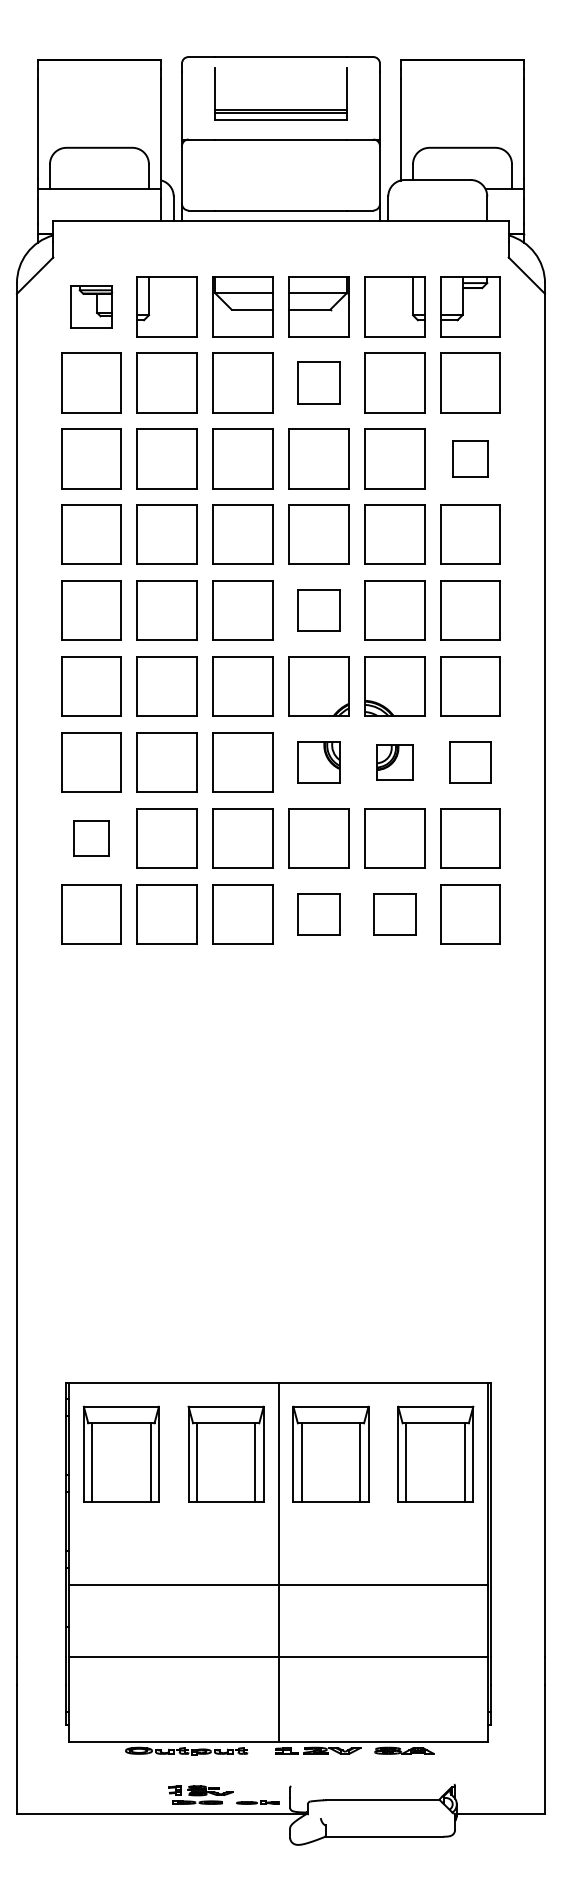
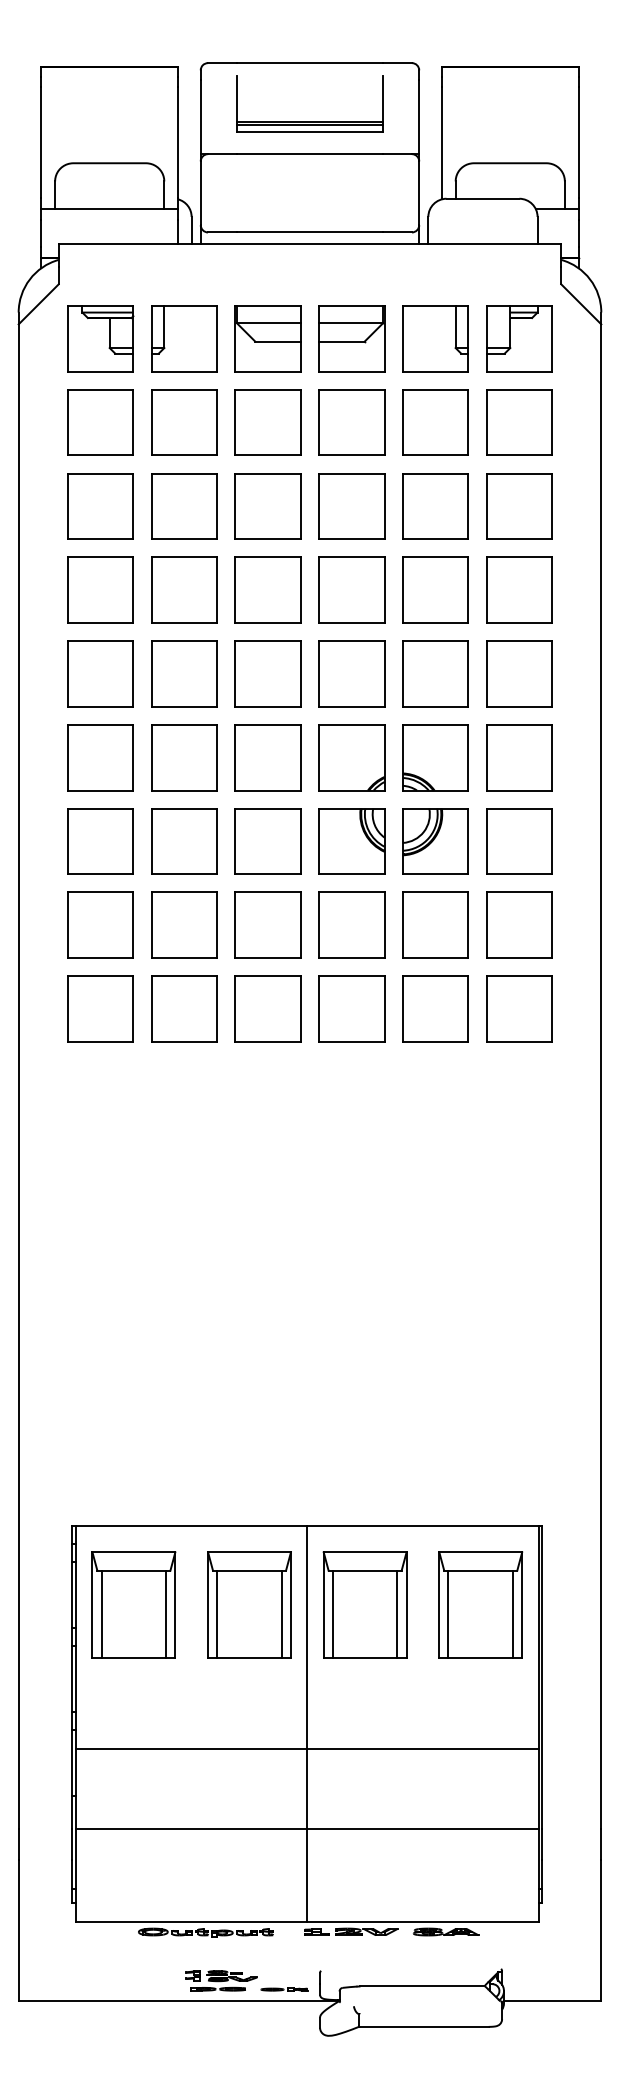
part: (91, 306) -> (100, 338), size x1.43
part: (318, 382) -> (351, 422), size x1.43
part: (470, 458) -> (519, 506), size x1.67
part: (318, 610) -> (351, 673), size x1.43
part: (318, 762) -> (351, 841), size x1.43
part: (394, 762) -> (435, 841), size x1.67
part: (470, 762) -> (519, 841), size x1.43
part: (91, 838) -> (100, 925), size x1.67
part: (318, 914) -> (351, 1009), size x1.43
part: (394, 914) -> (435, 1009), size x1.43

